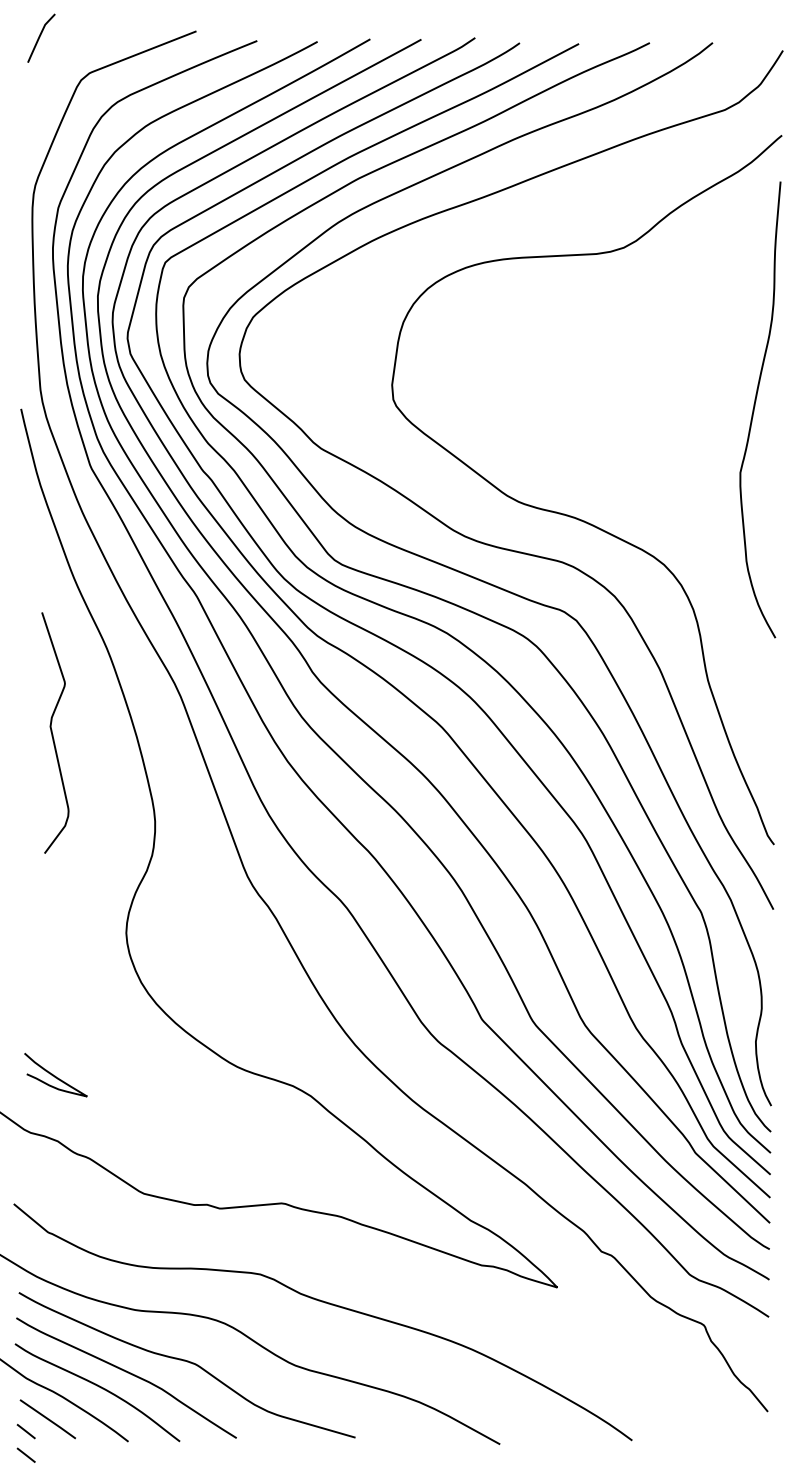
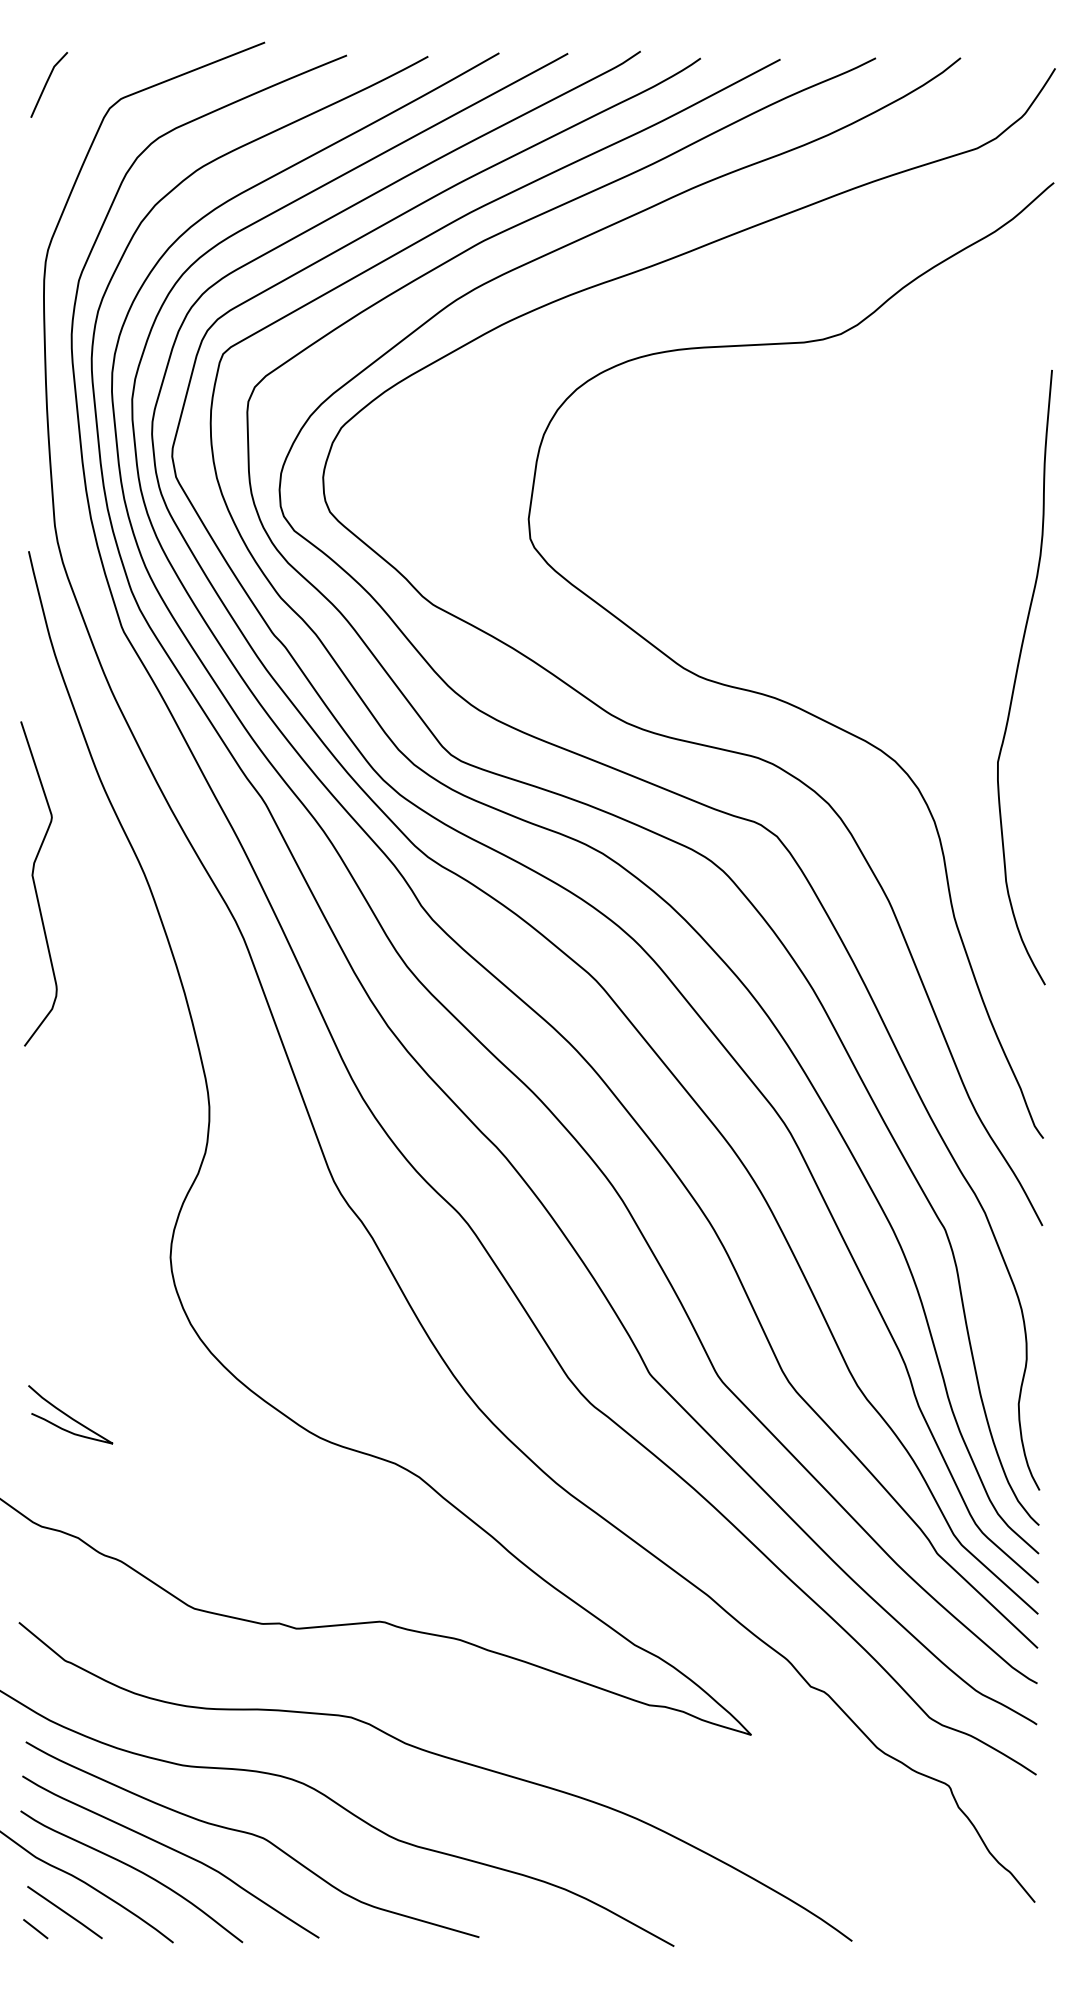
curve: (40, 37) -> (47, 83), moved
curve: (754, 408) -> (1017, 675), moved
curve: (52, 732) -> (35, 883), moved
curve: (55, 1075) -> (69, 1415), moved
line: (26, 1455) -> (35, 1961), removed

